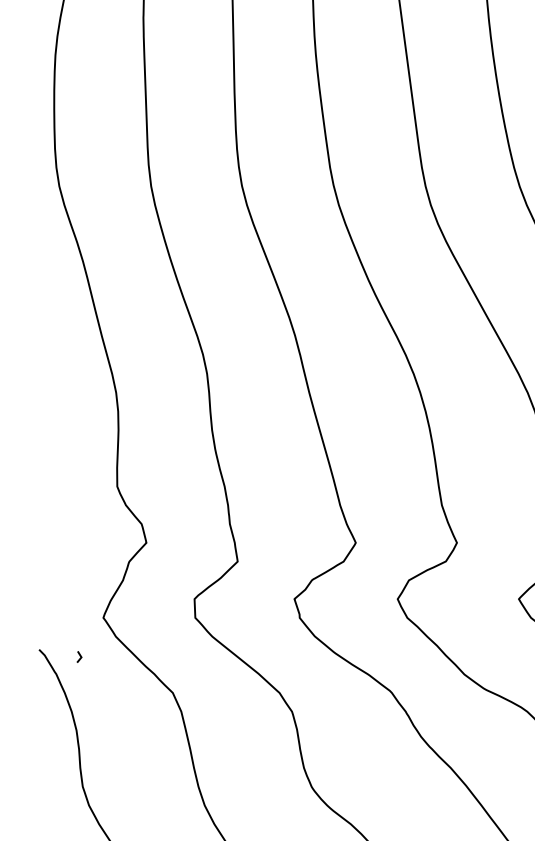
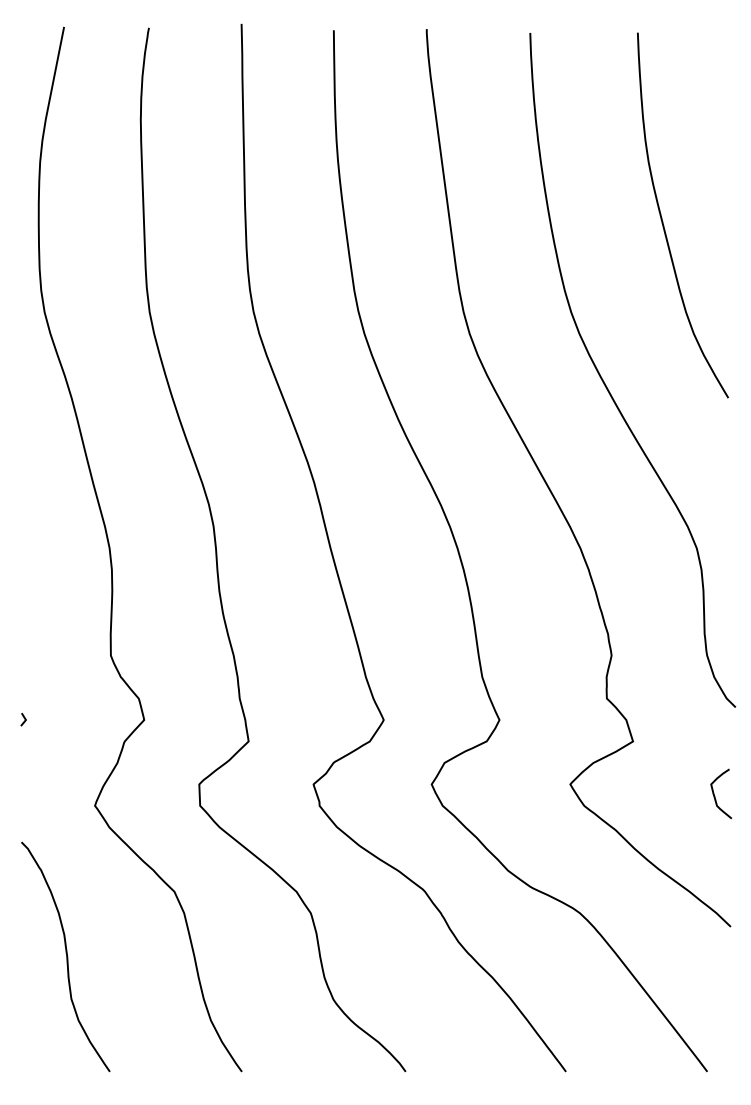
line: (79, 656) -> (23, 718), moved

